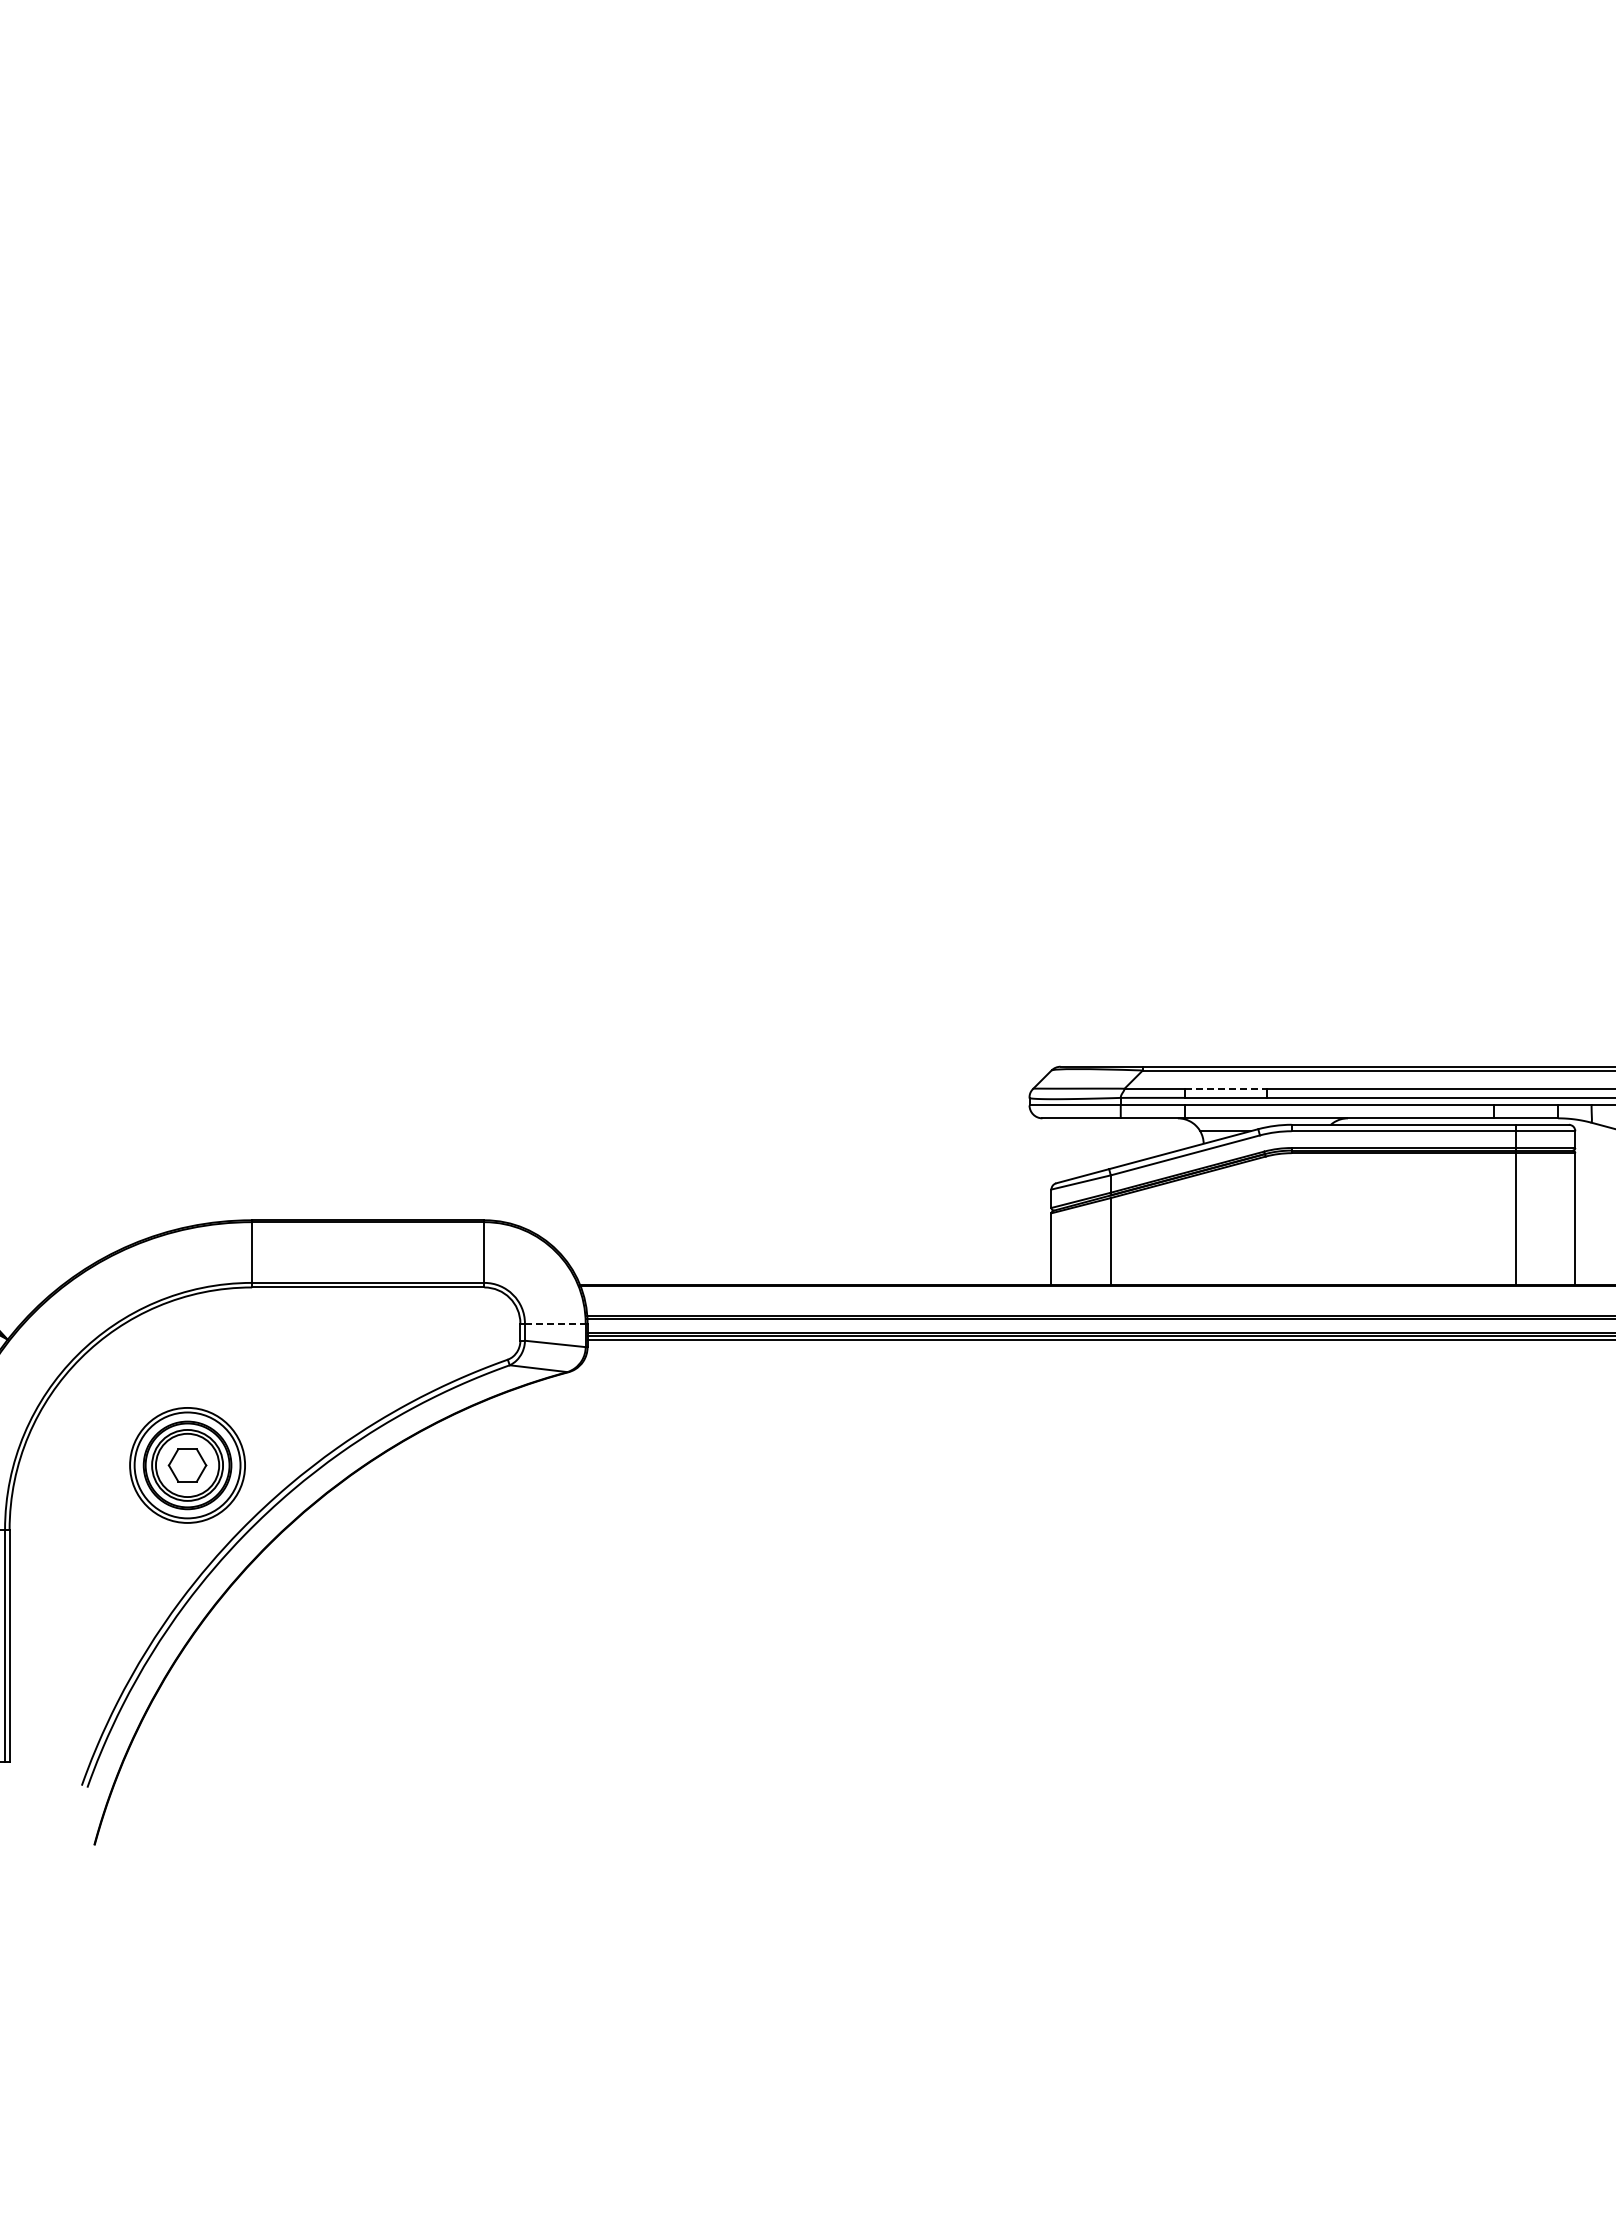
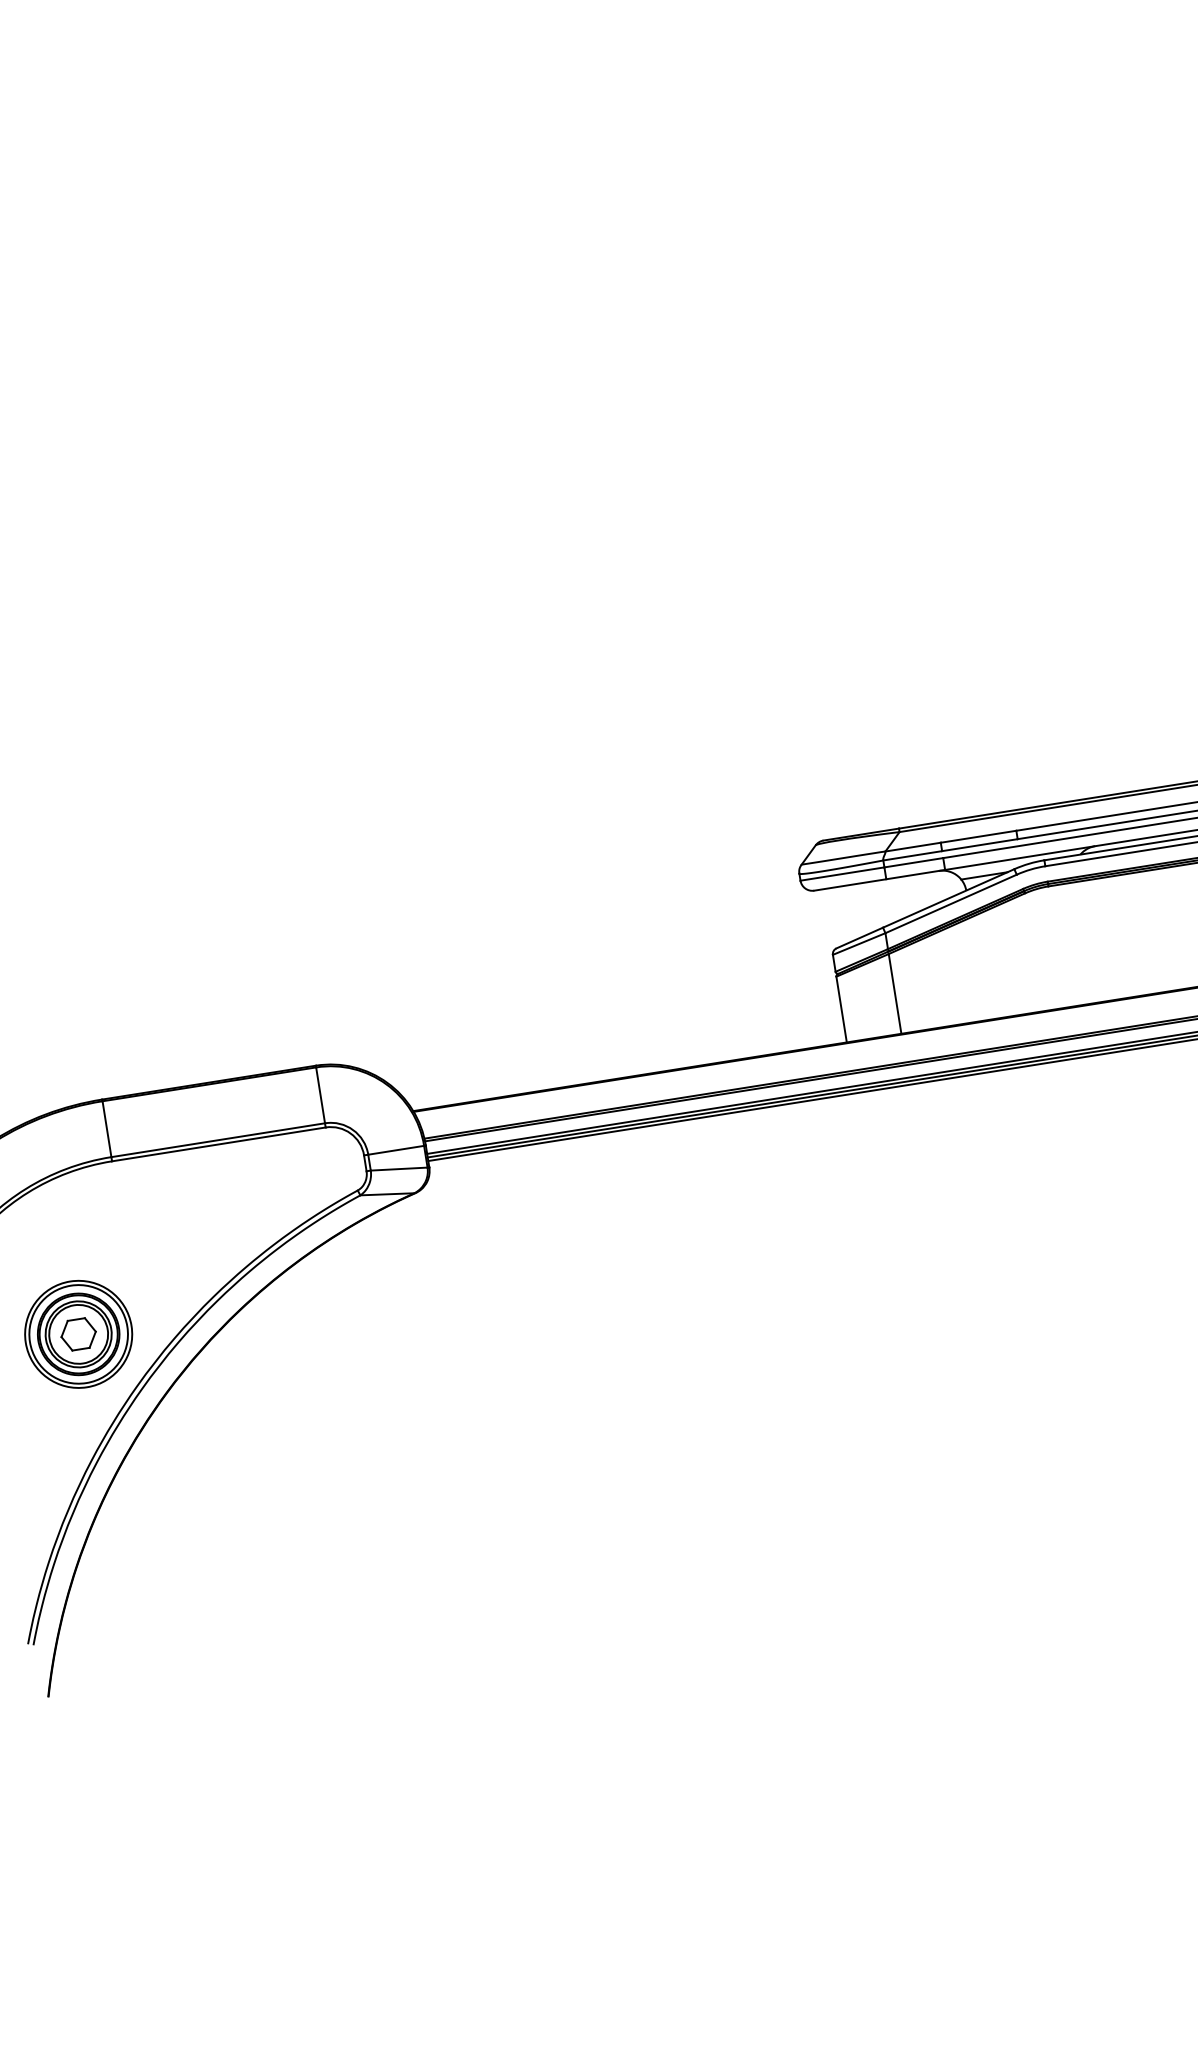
line: (1226, 1088) -> (979, 836), dashed -> solid
line: (555, 1323) -> (396, 1150), dashed -> solid

